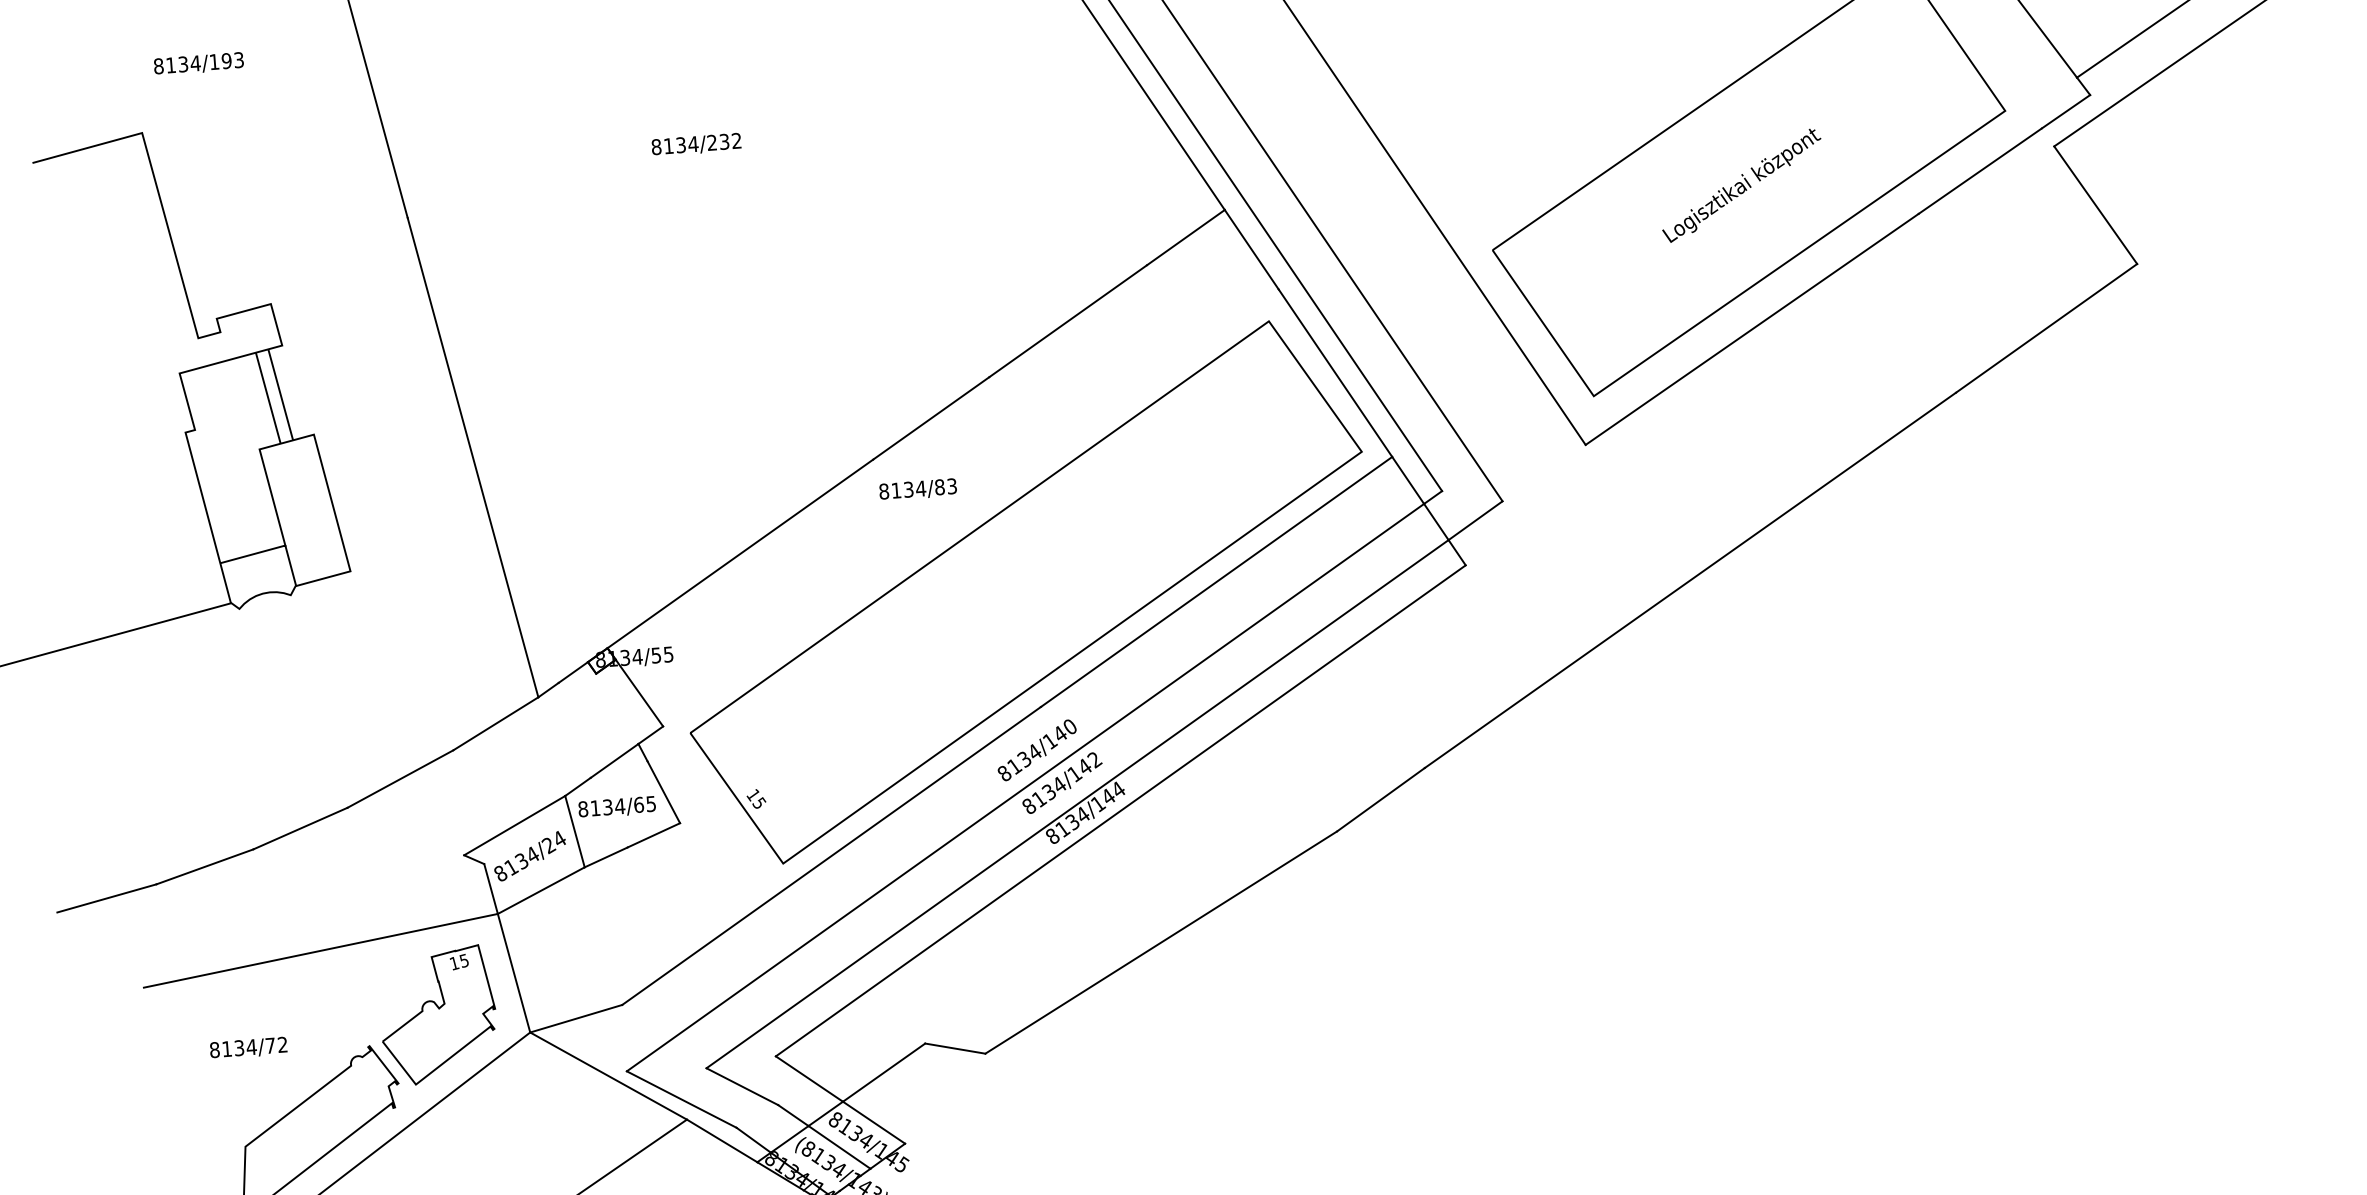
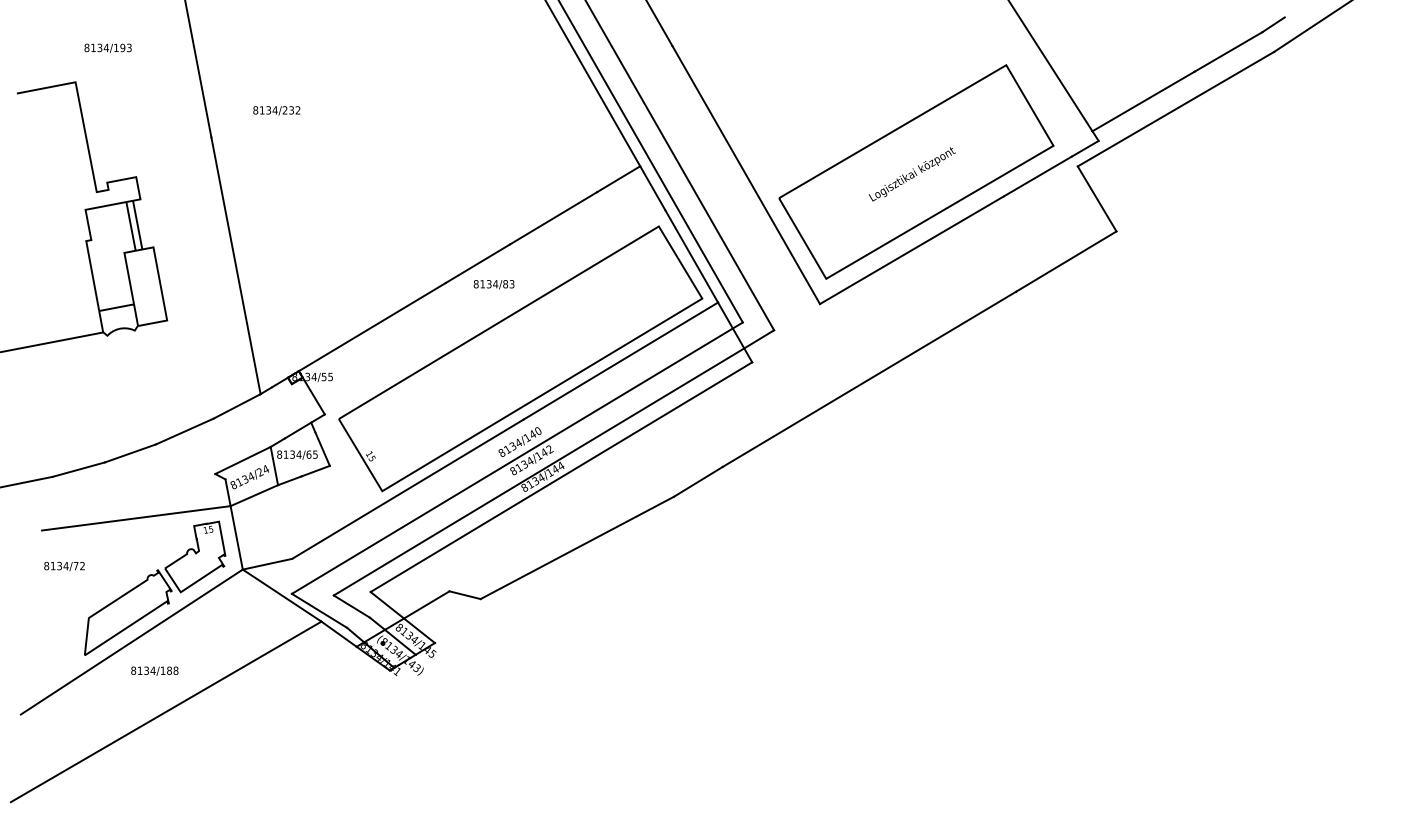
text: (695, 144) -> (276, 110), moved
text: (916, 489) -> (493, 284), moved
text: (248, 1048) -> (64, 566), moved

